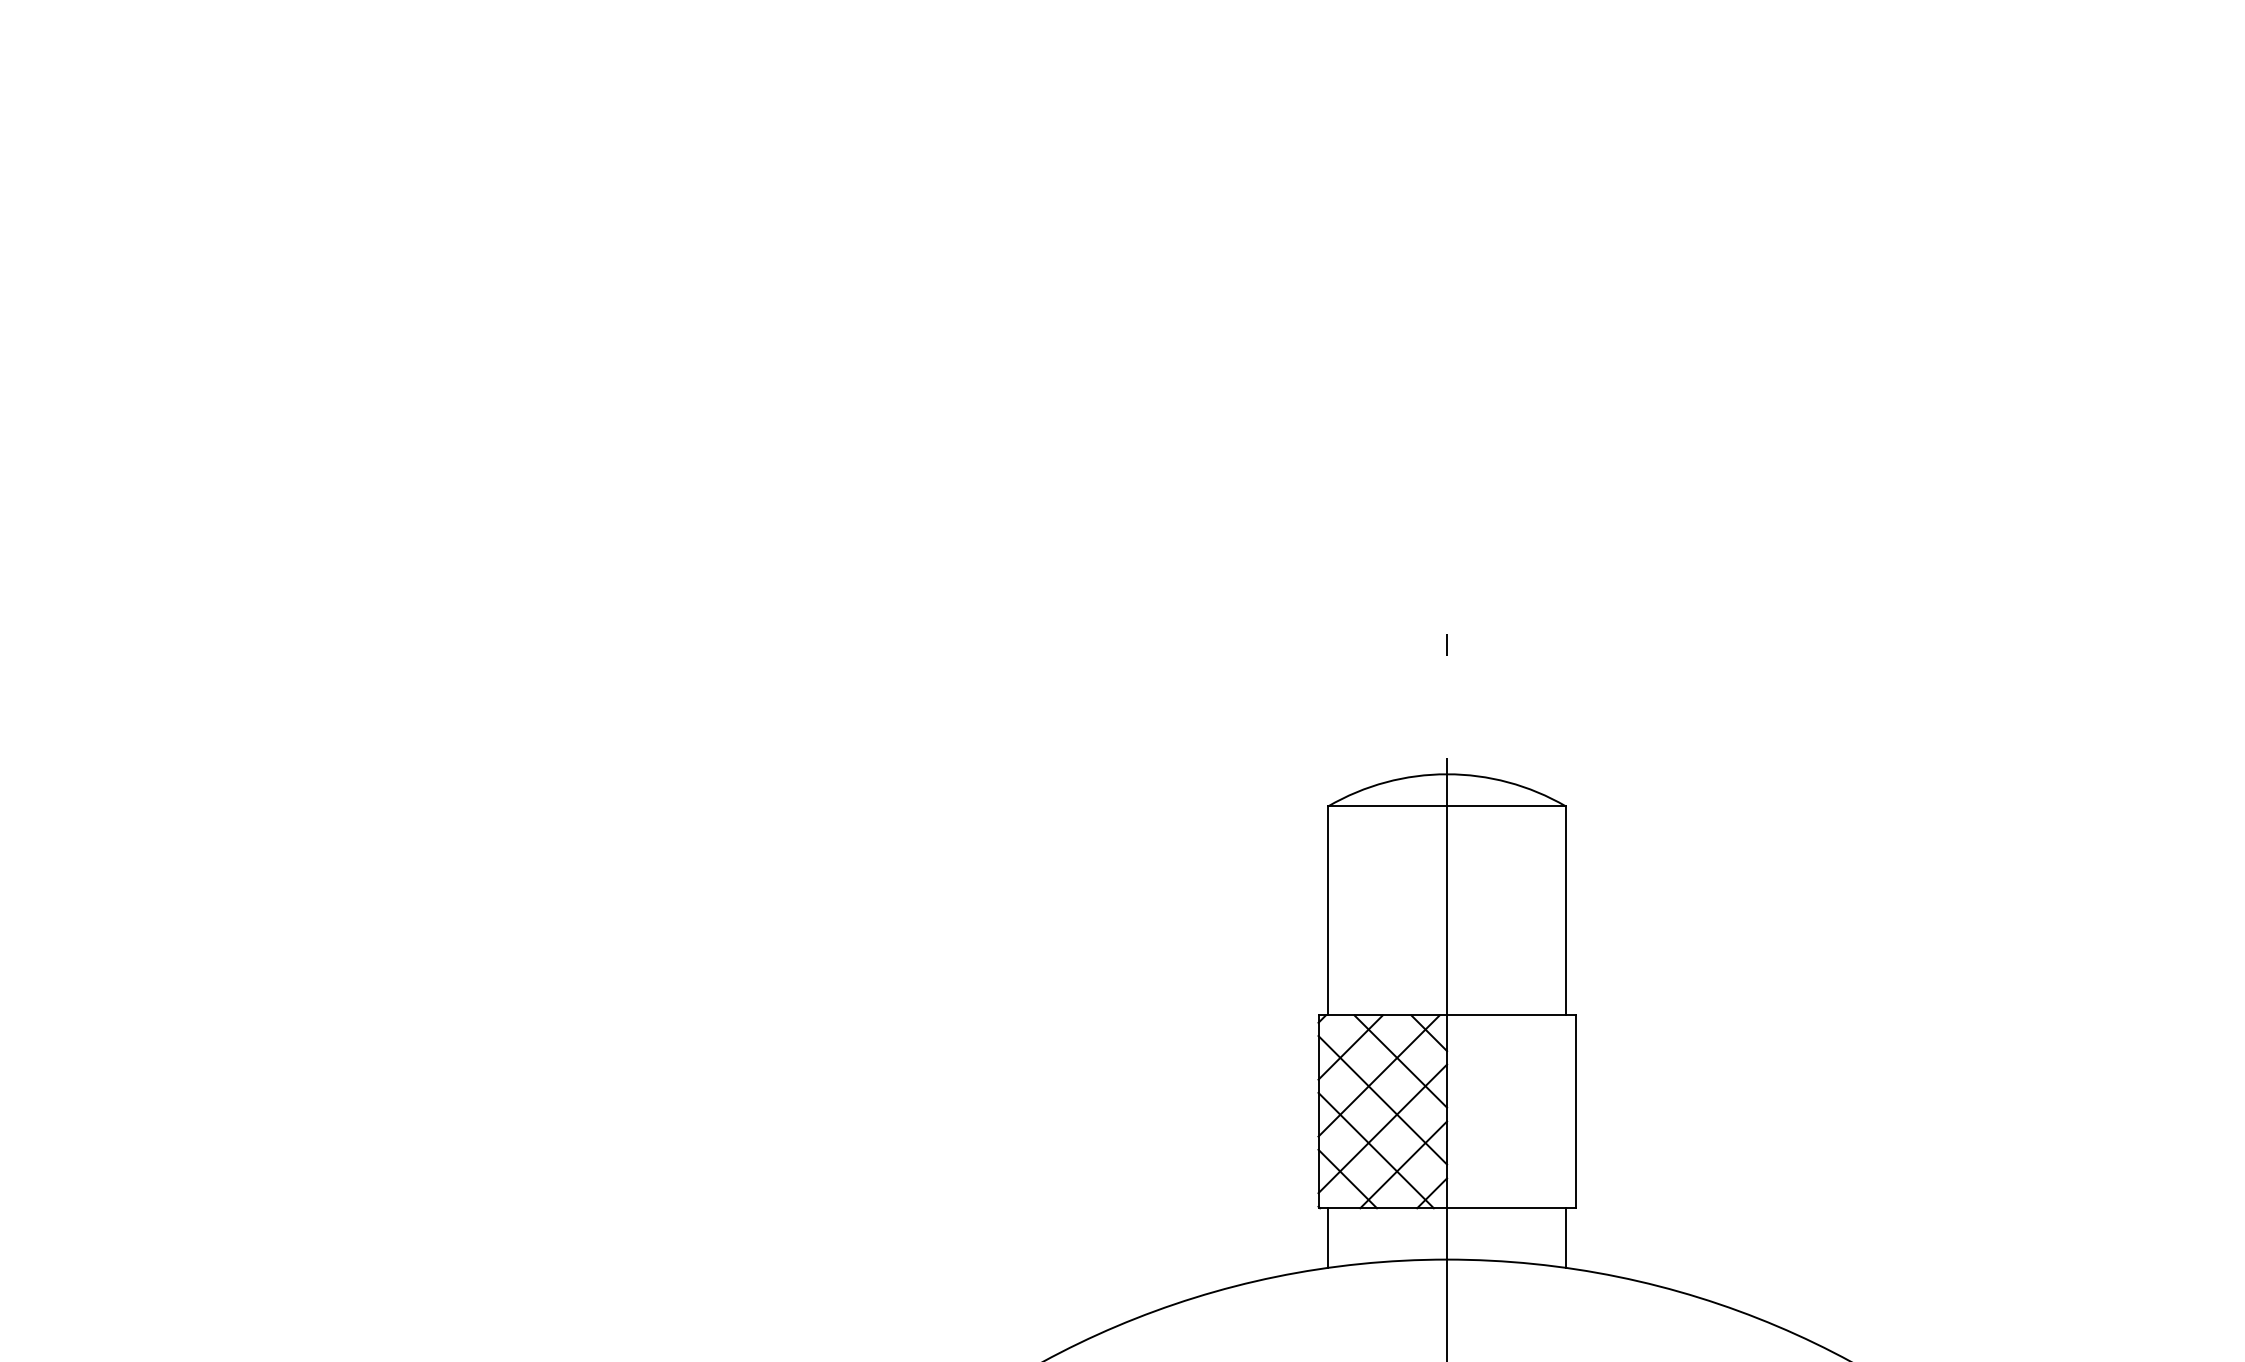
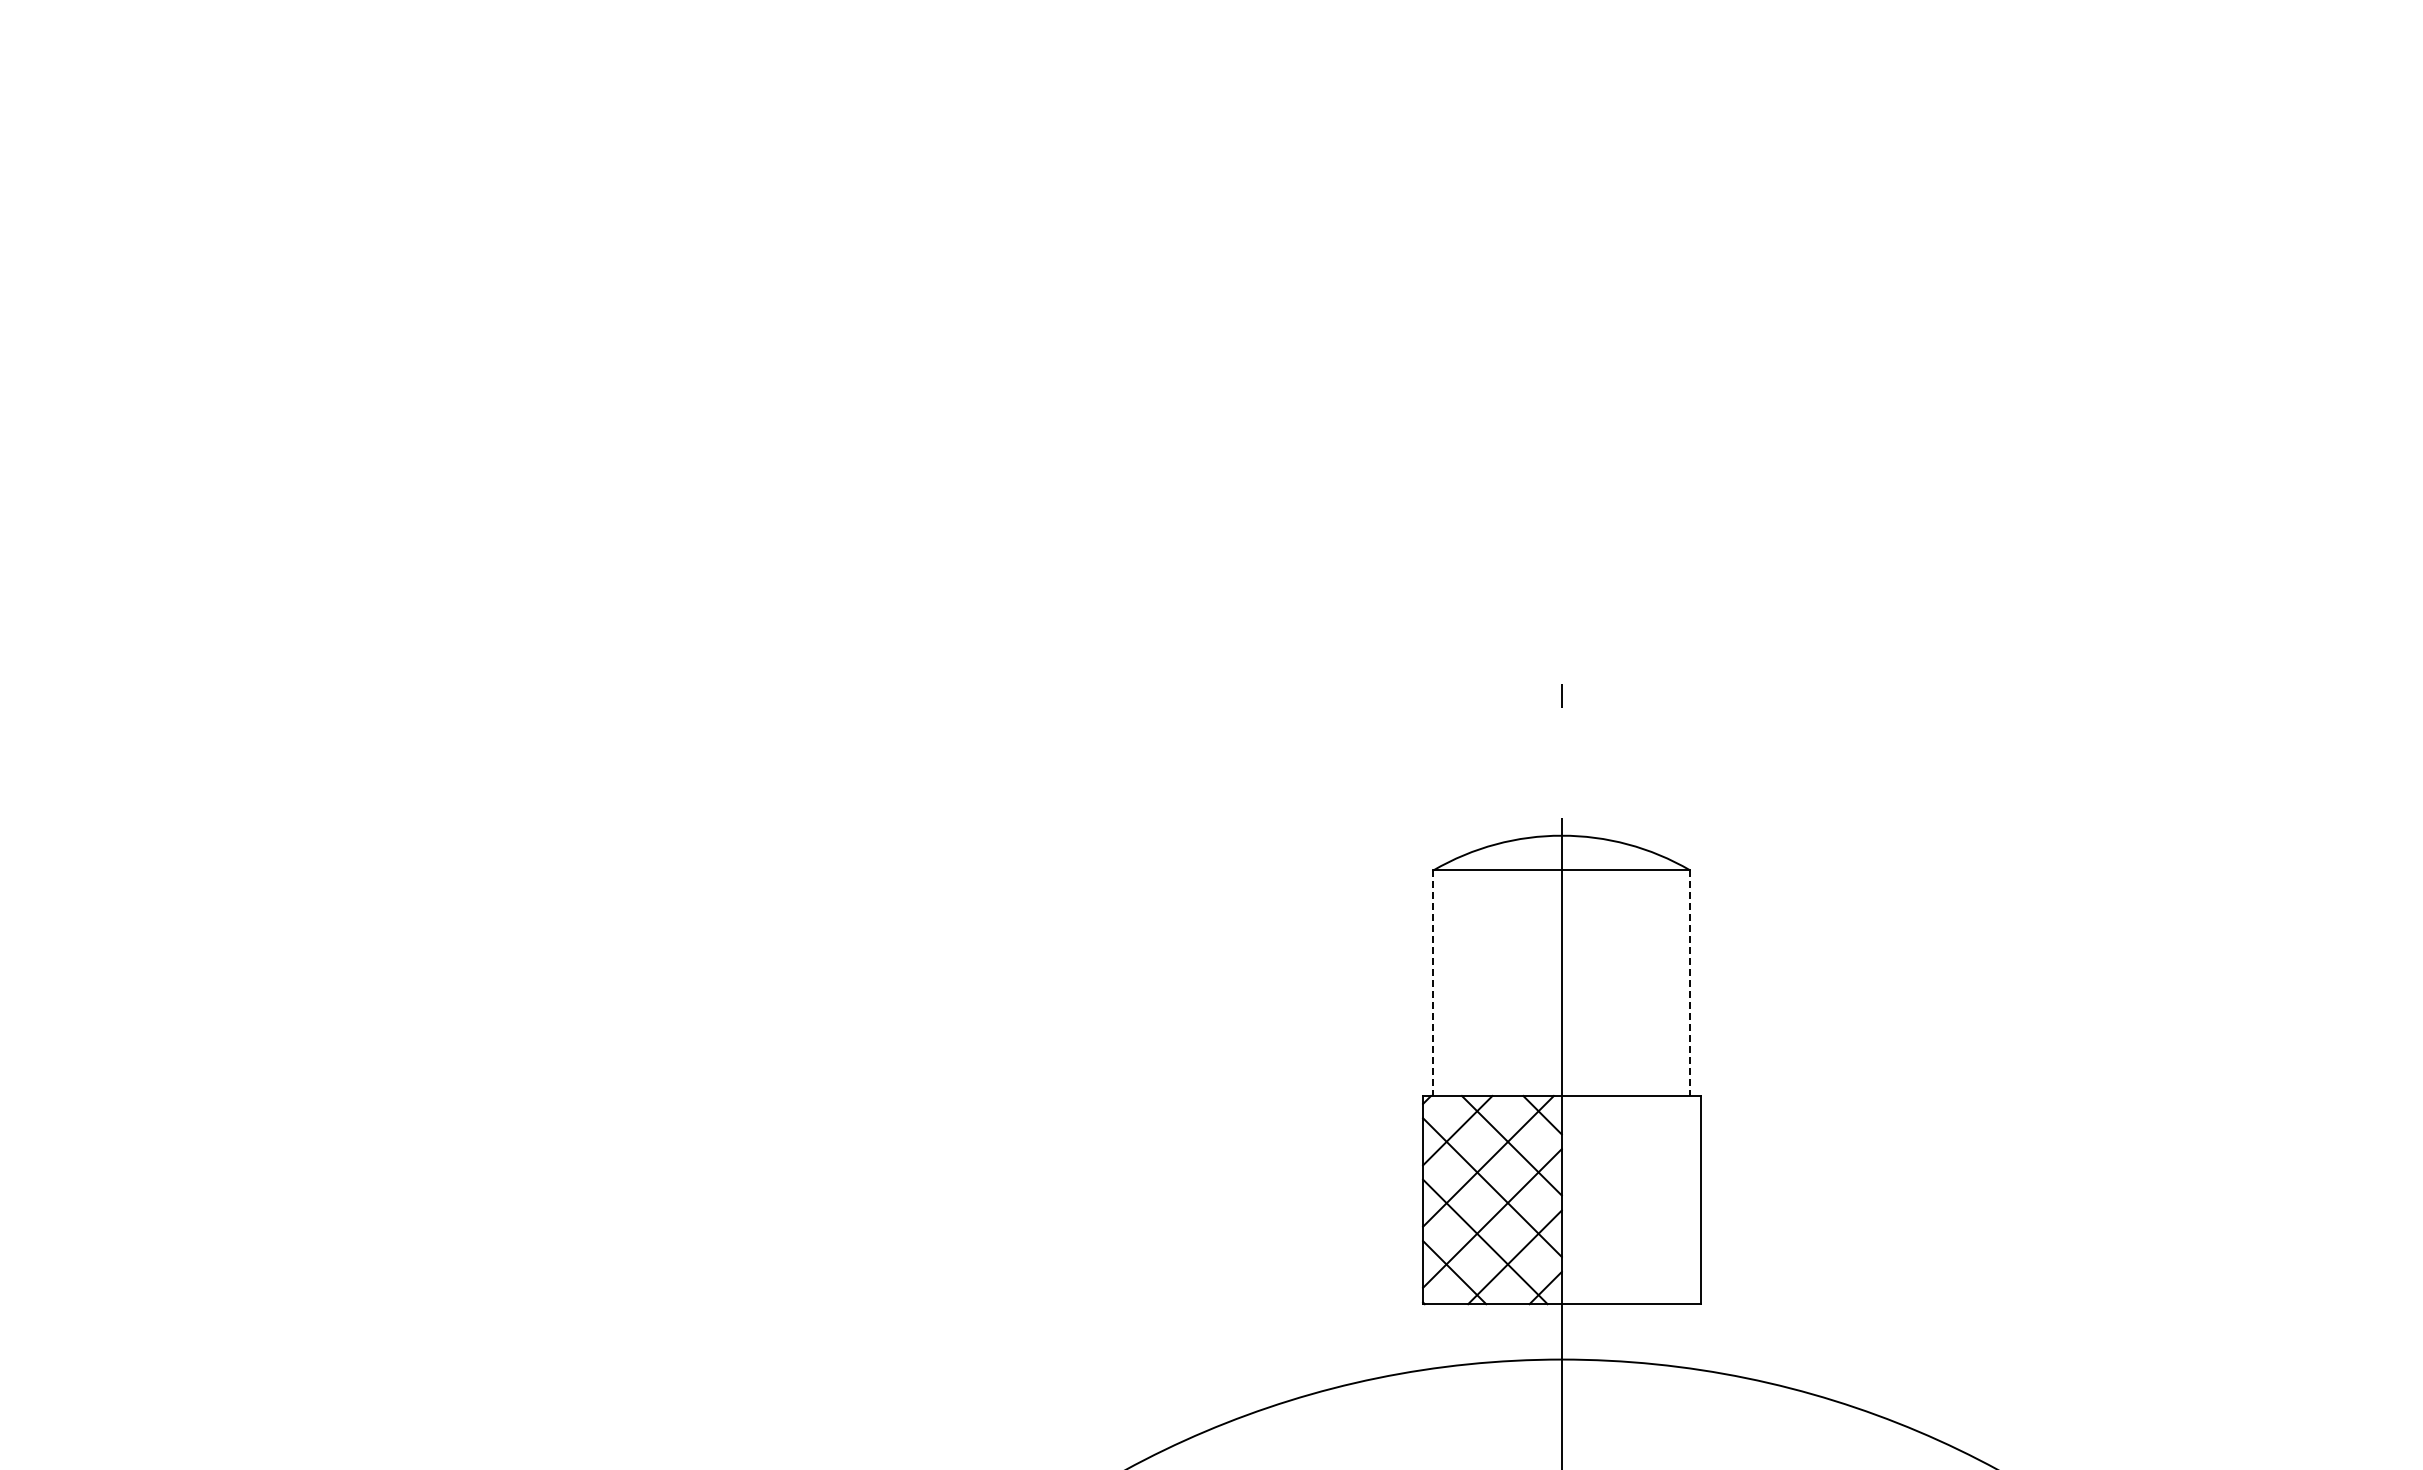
line: (1328, 911) -> (1433, 983), solid -> dashed
line: (1566, 911) -> (1690, 983), solid -> dashed
line: (1328, 1238) -> (1433, 1336), removed
line: (1566, 1238) -> (1690, 1336), removed

